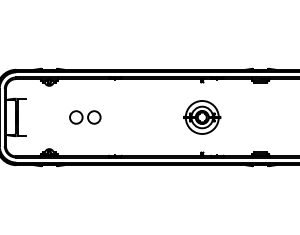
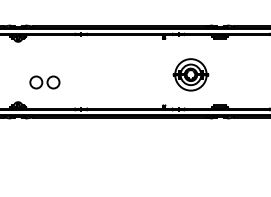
part: (85, 117) -> (45, 82), moved
part: (202, 117) -> (191, 74), moved

